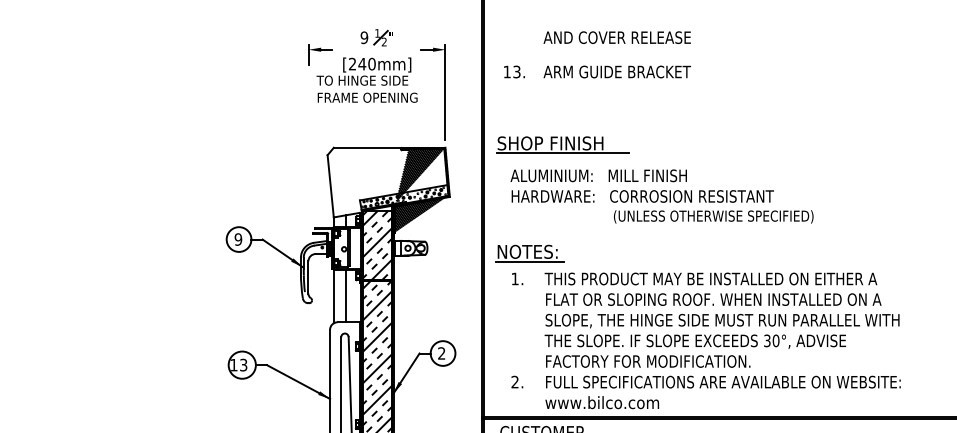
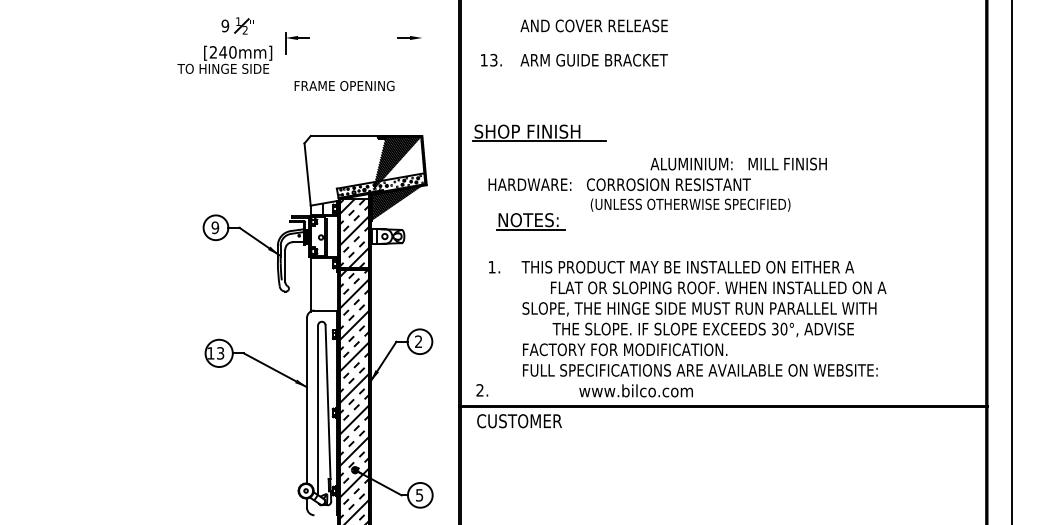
part: (363, 57) -> (224, 45), moved
line: (445, 92) -> (422, 80), removed
text: (598, 175) -> (738, 163), moved
part: (529, 253) -> (530, 221), moved
line: (345, 295) -> (322, 283), removed
text: (713, 299) -> (718, 287), moved
text: (694, 341) -> (702, 329), moved
text: (517, 382) -> (482, 390), moved
text: (601, 402) -> (635, 390), moved

